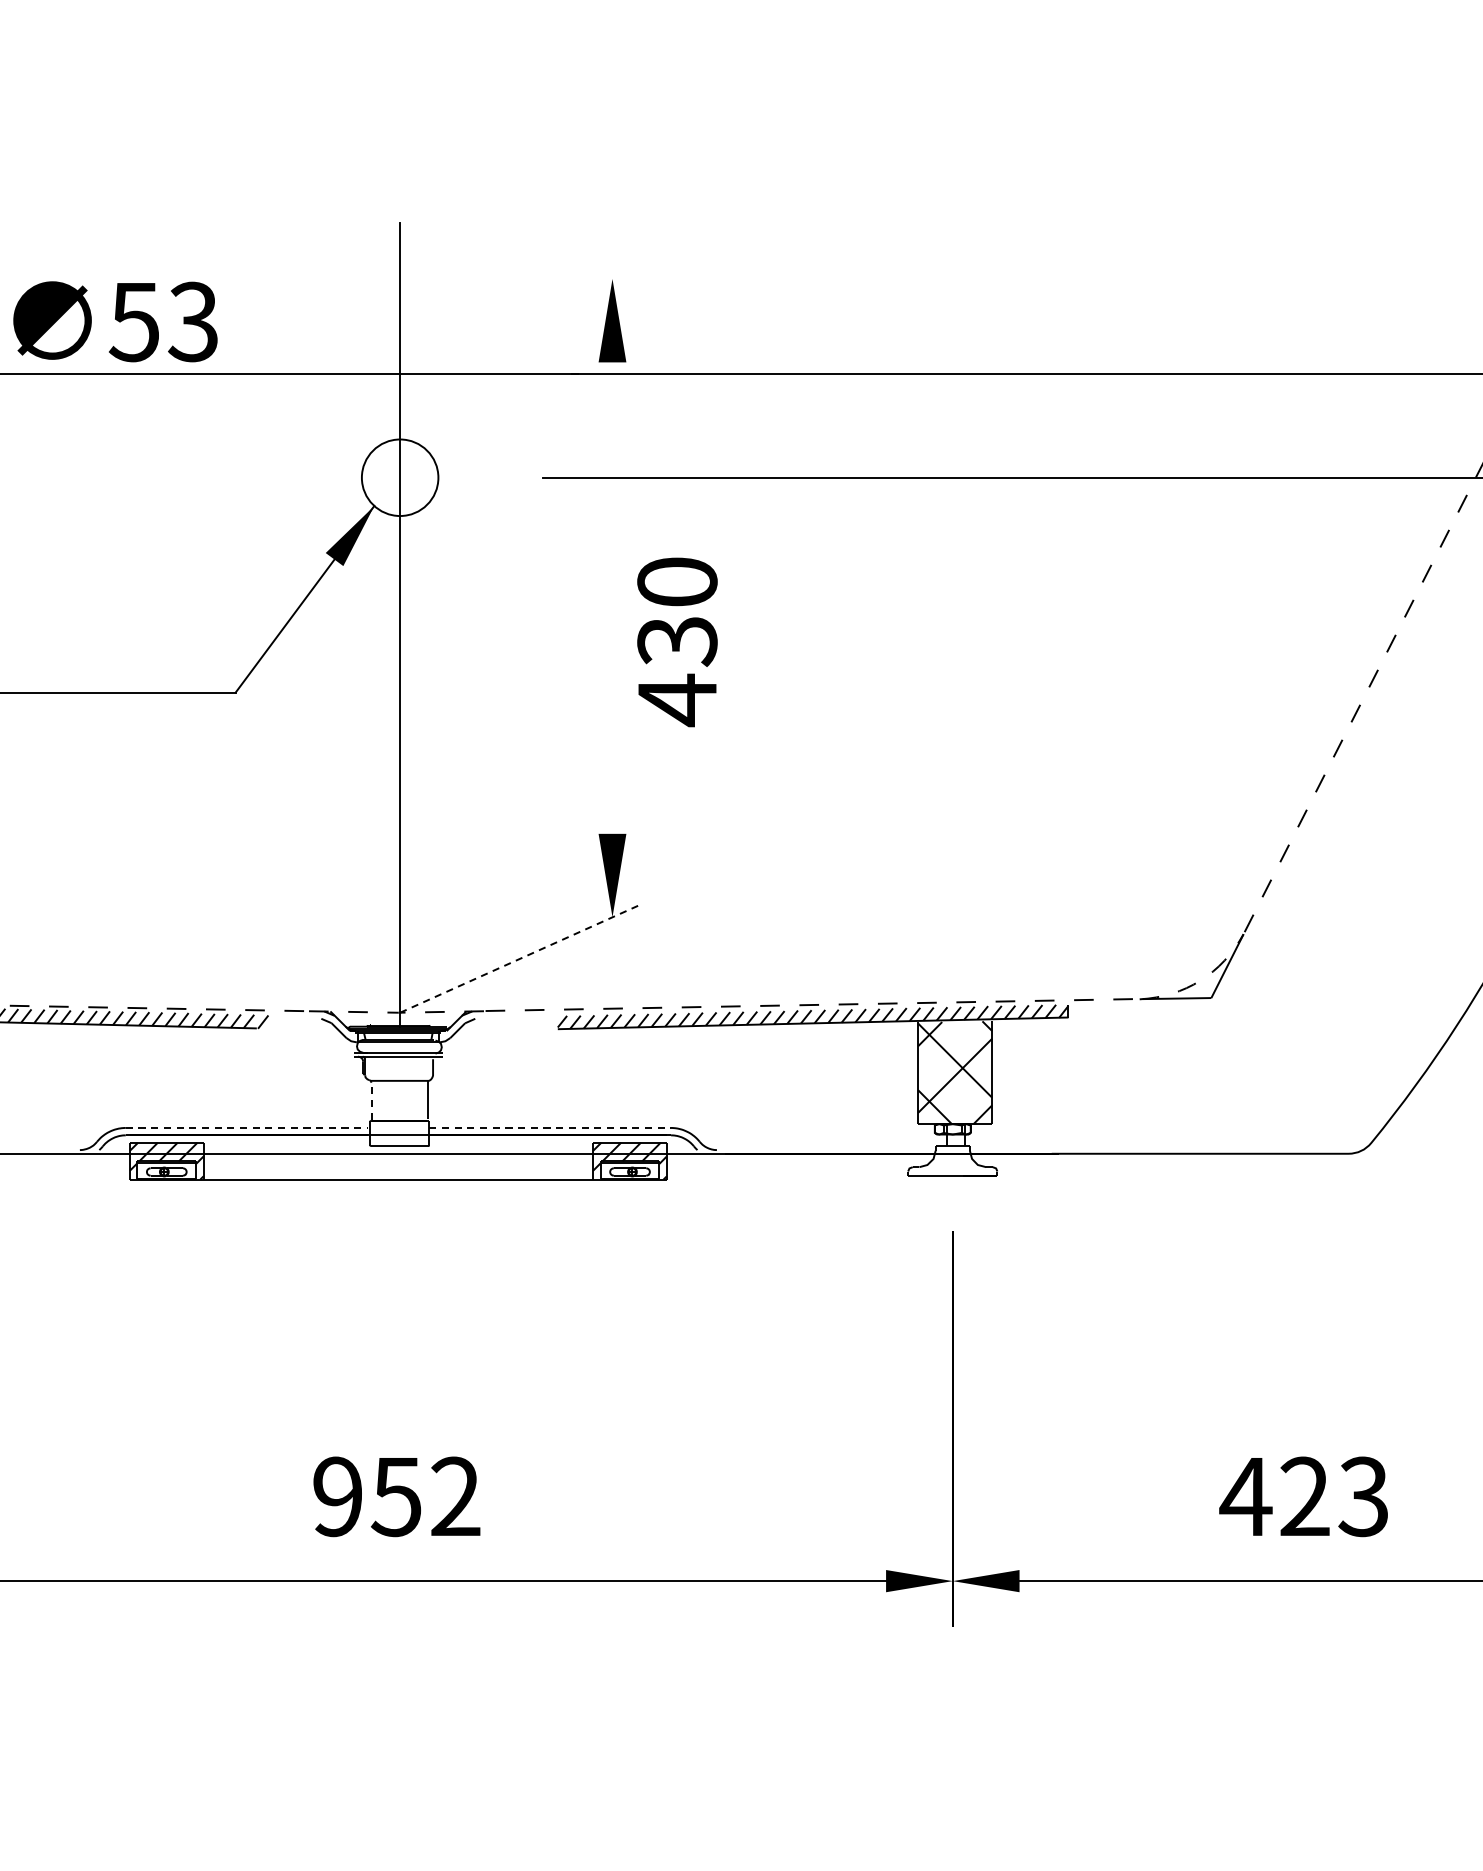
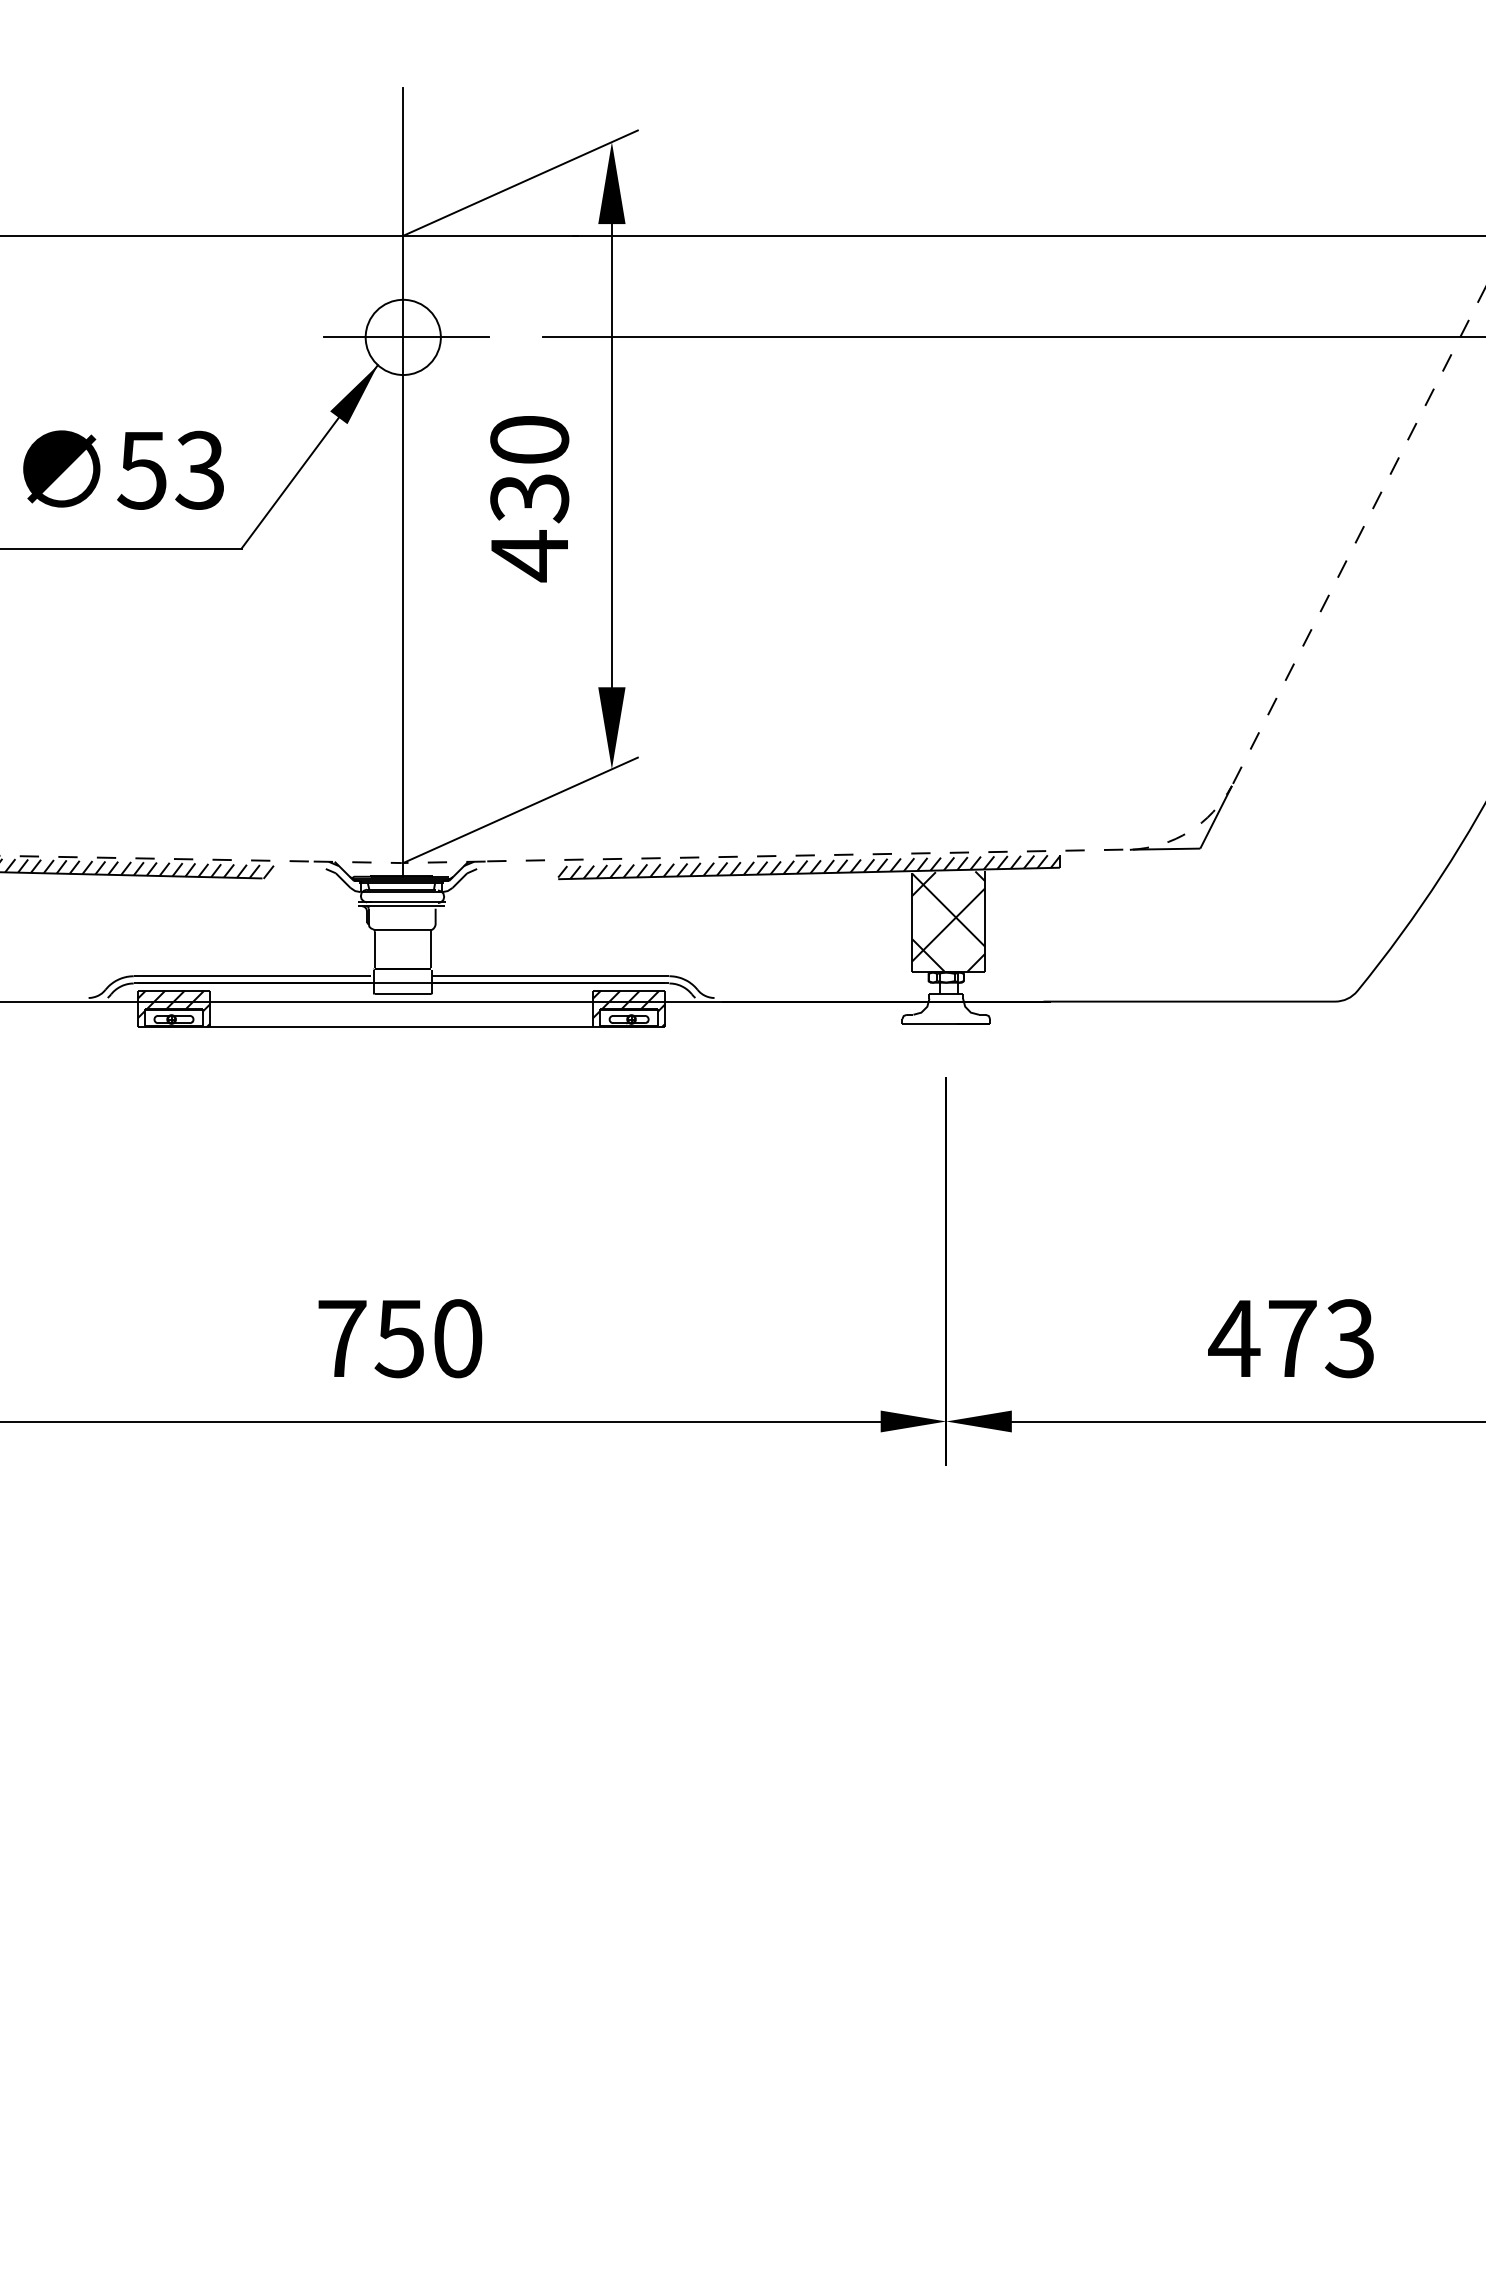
line: (519, 320) -> (520, 182), added
part: (115, 321) -> (123, 469), moved
line: (402, 477) -> (405, 337), added
line: (612, 597) -> (611, 455), added
text: (677, 642) -> (529, 499), moved
line: (519, 959) -> (520, 810), dashed -> solid
line: (371, 1100) -> (375, 949), dashed -> solid
line: (246, 1128) -> (252, 976), dashed -> solid
line: (549, 1128) -> (550, 976), dashed -> solid
text: (1305, 1495) -> (1292, 1337), 423 -> 473
text: (397, 1496) -> (400, 1338), 952 -> 750

